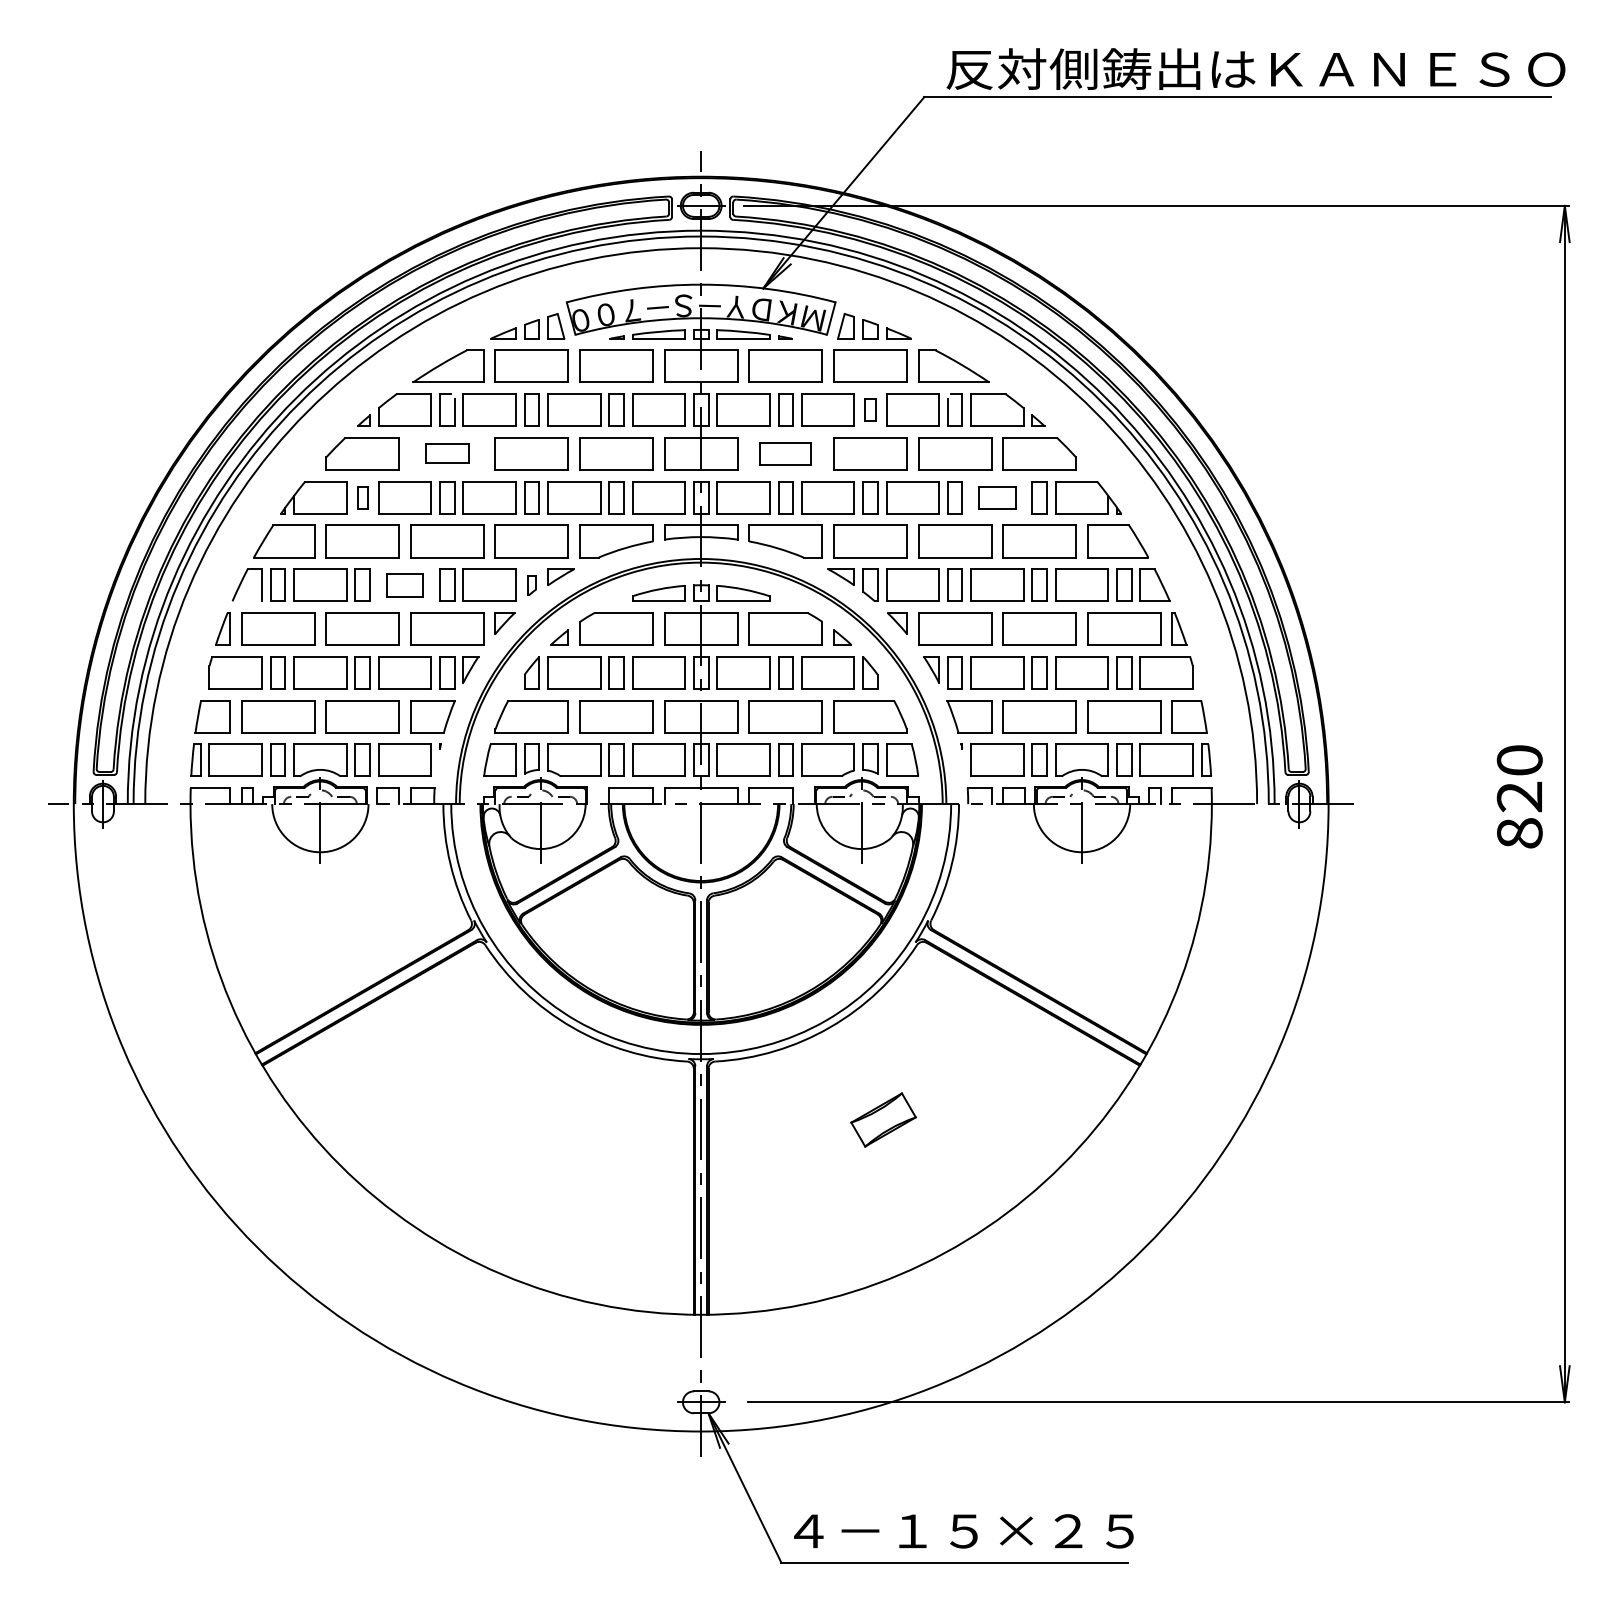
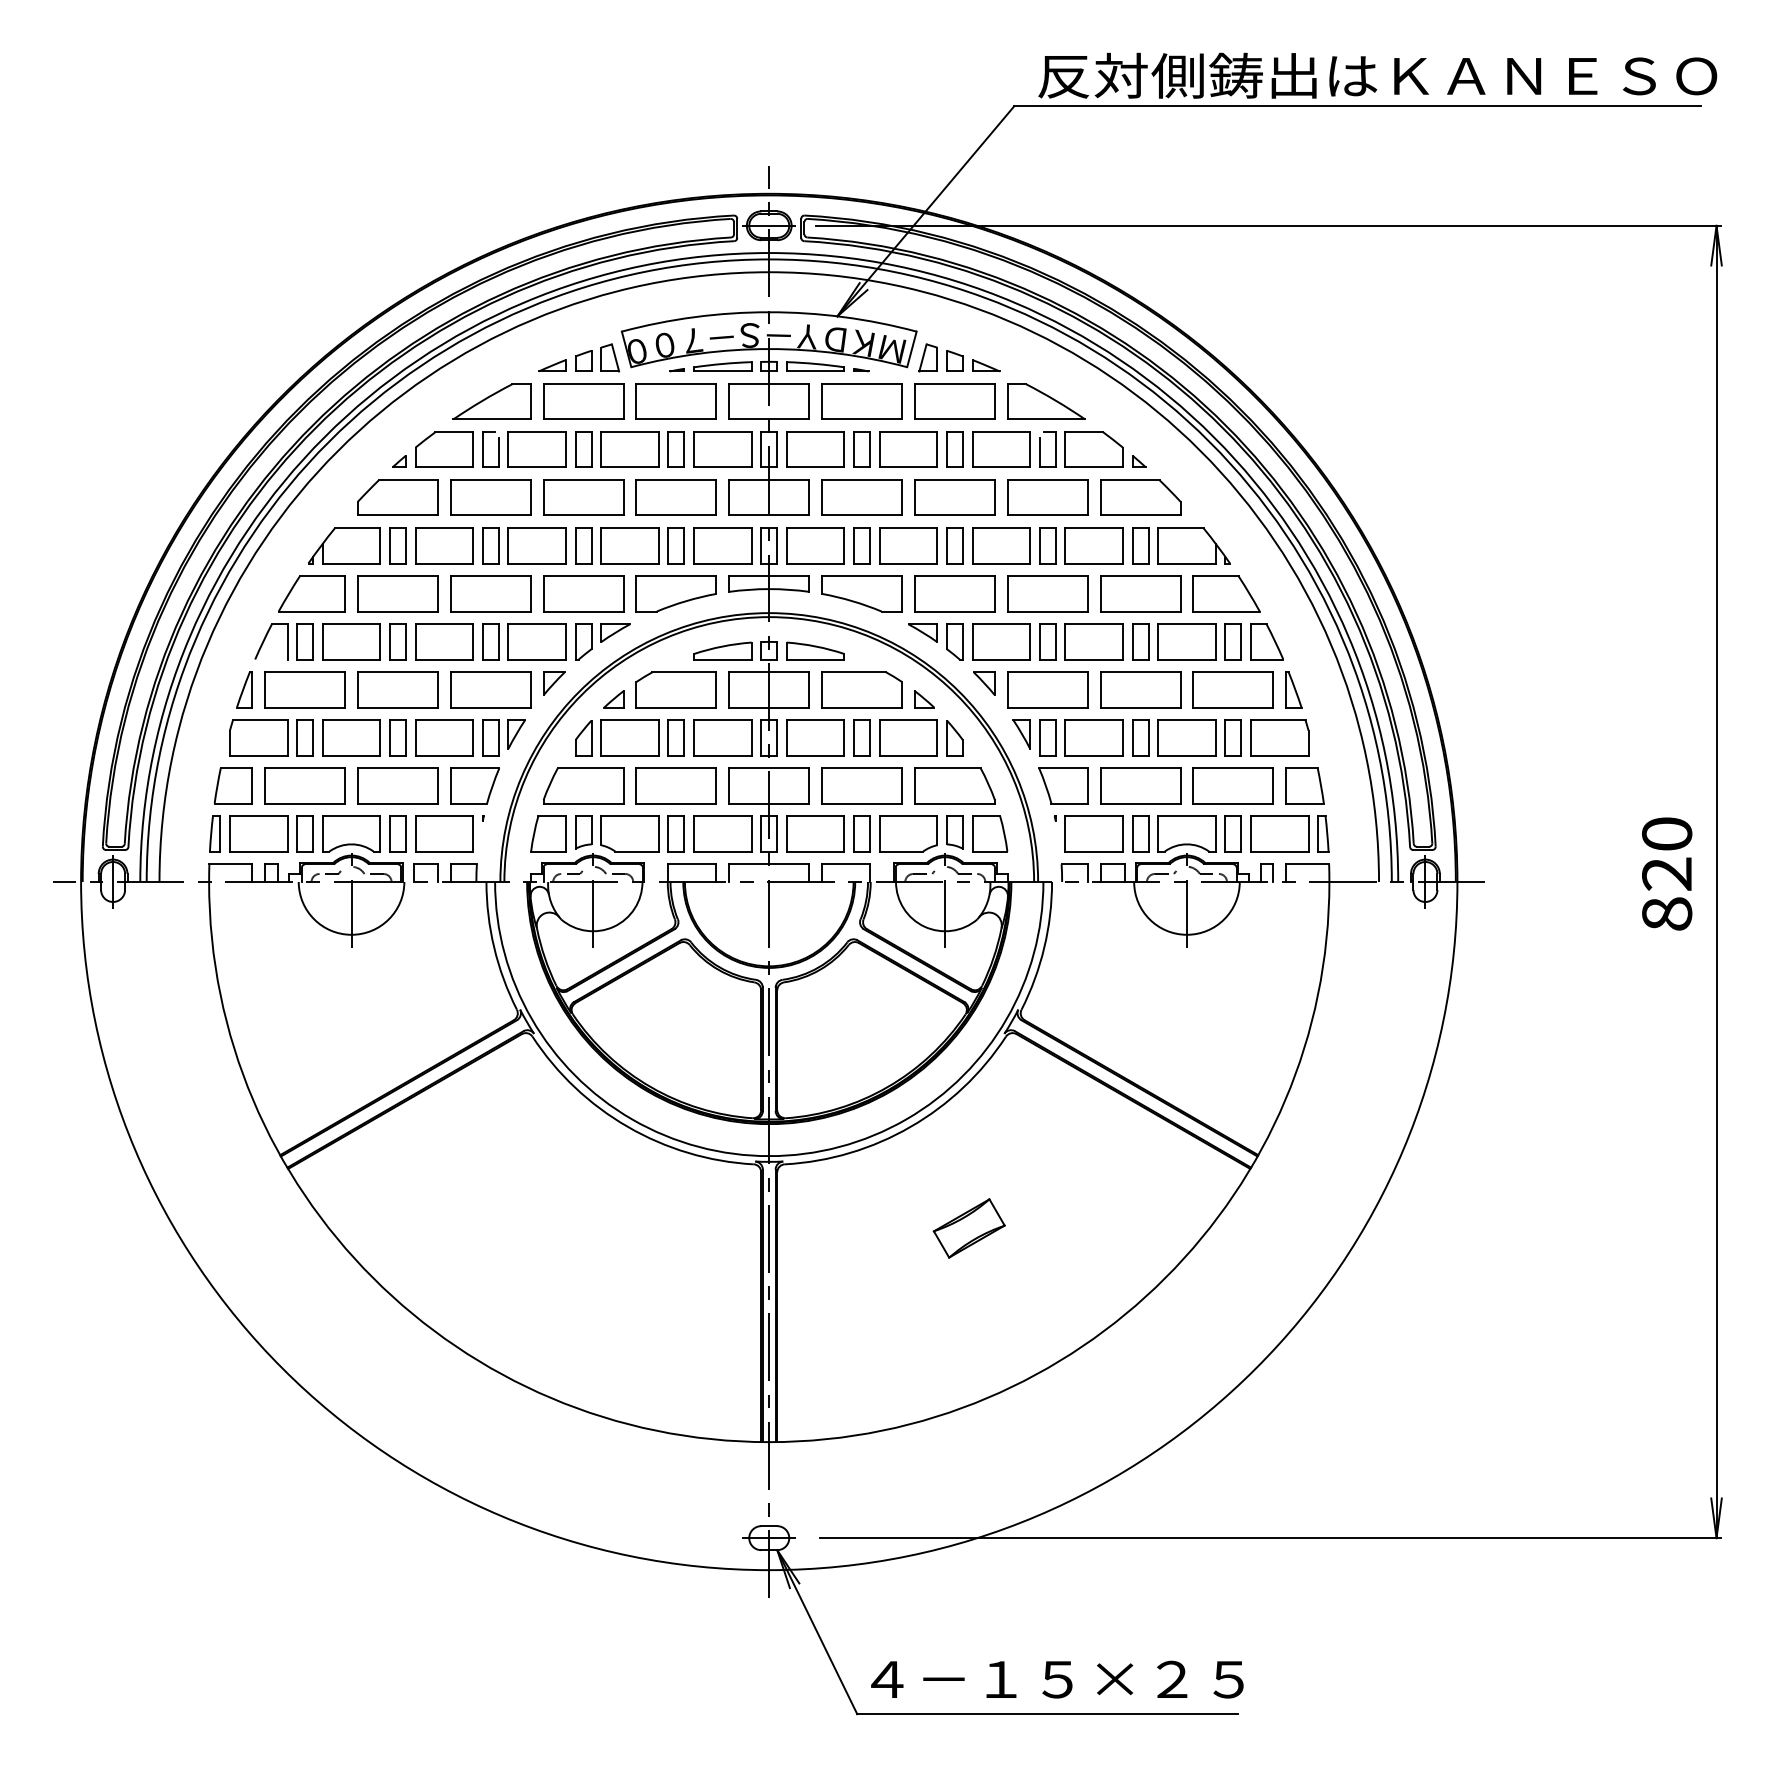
part: (870, 409) -> (954, 449), size x1.43
part: (447, 453) -> (490, 497), size x1.67
part: (785, 453) -> (861, 497), size x1.43
part: (362, 497) -> (397, 545), size x1.43
part: (996, 497) -> (1093, 545), size x1.43
part: (405, 584) -> (444, 641), size x1.43
part: (531, 584) -> (583, 641), size x1.67

